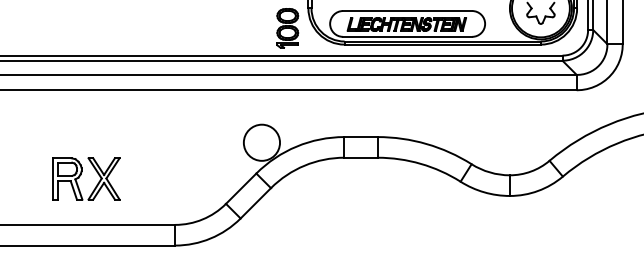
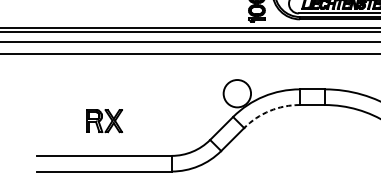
arc: (304, 165) -> (269, 110), solid -> dashed
part: (86, 178) -> (104, 120), size x0.7

